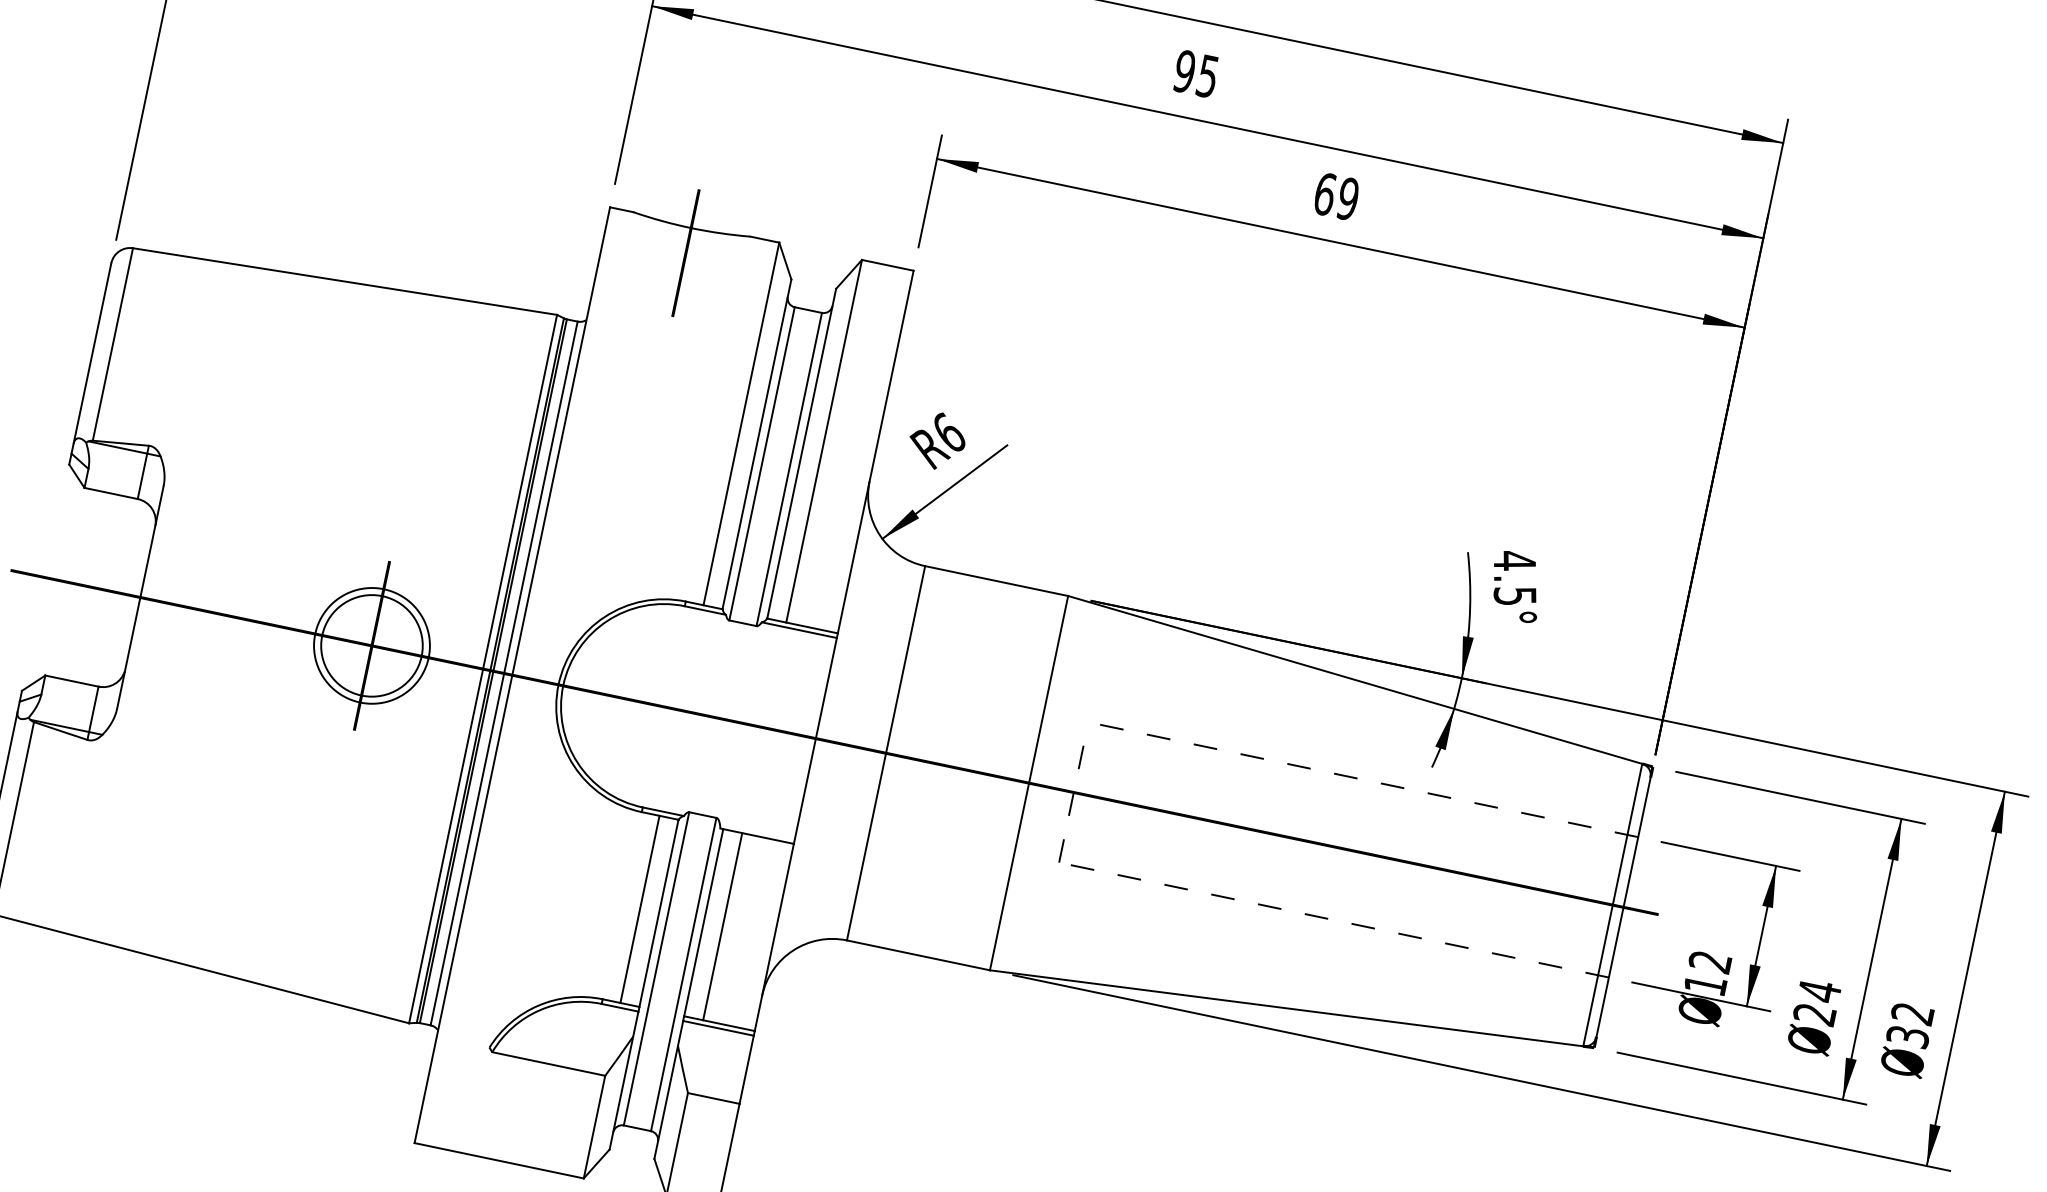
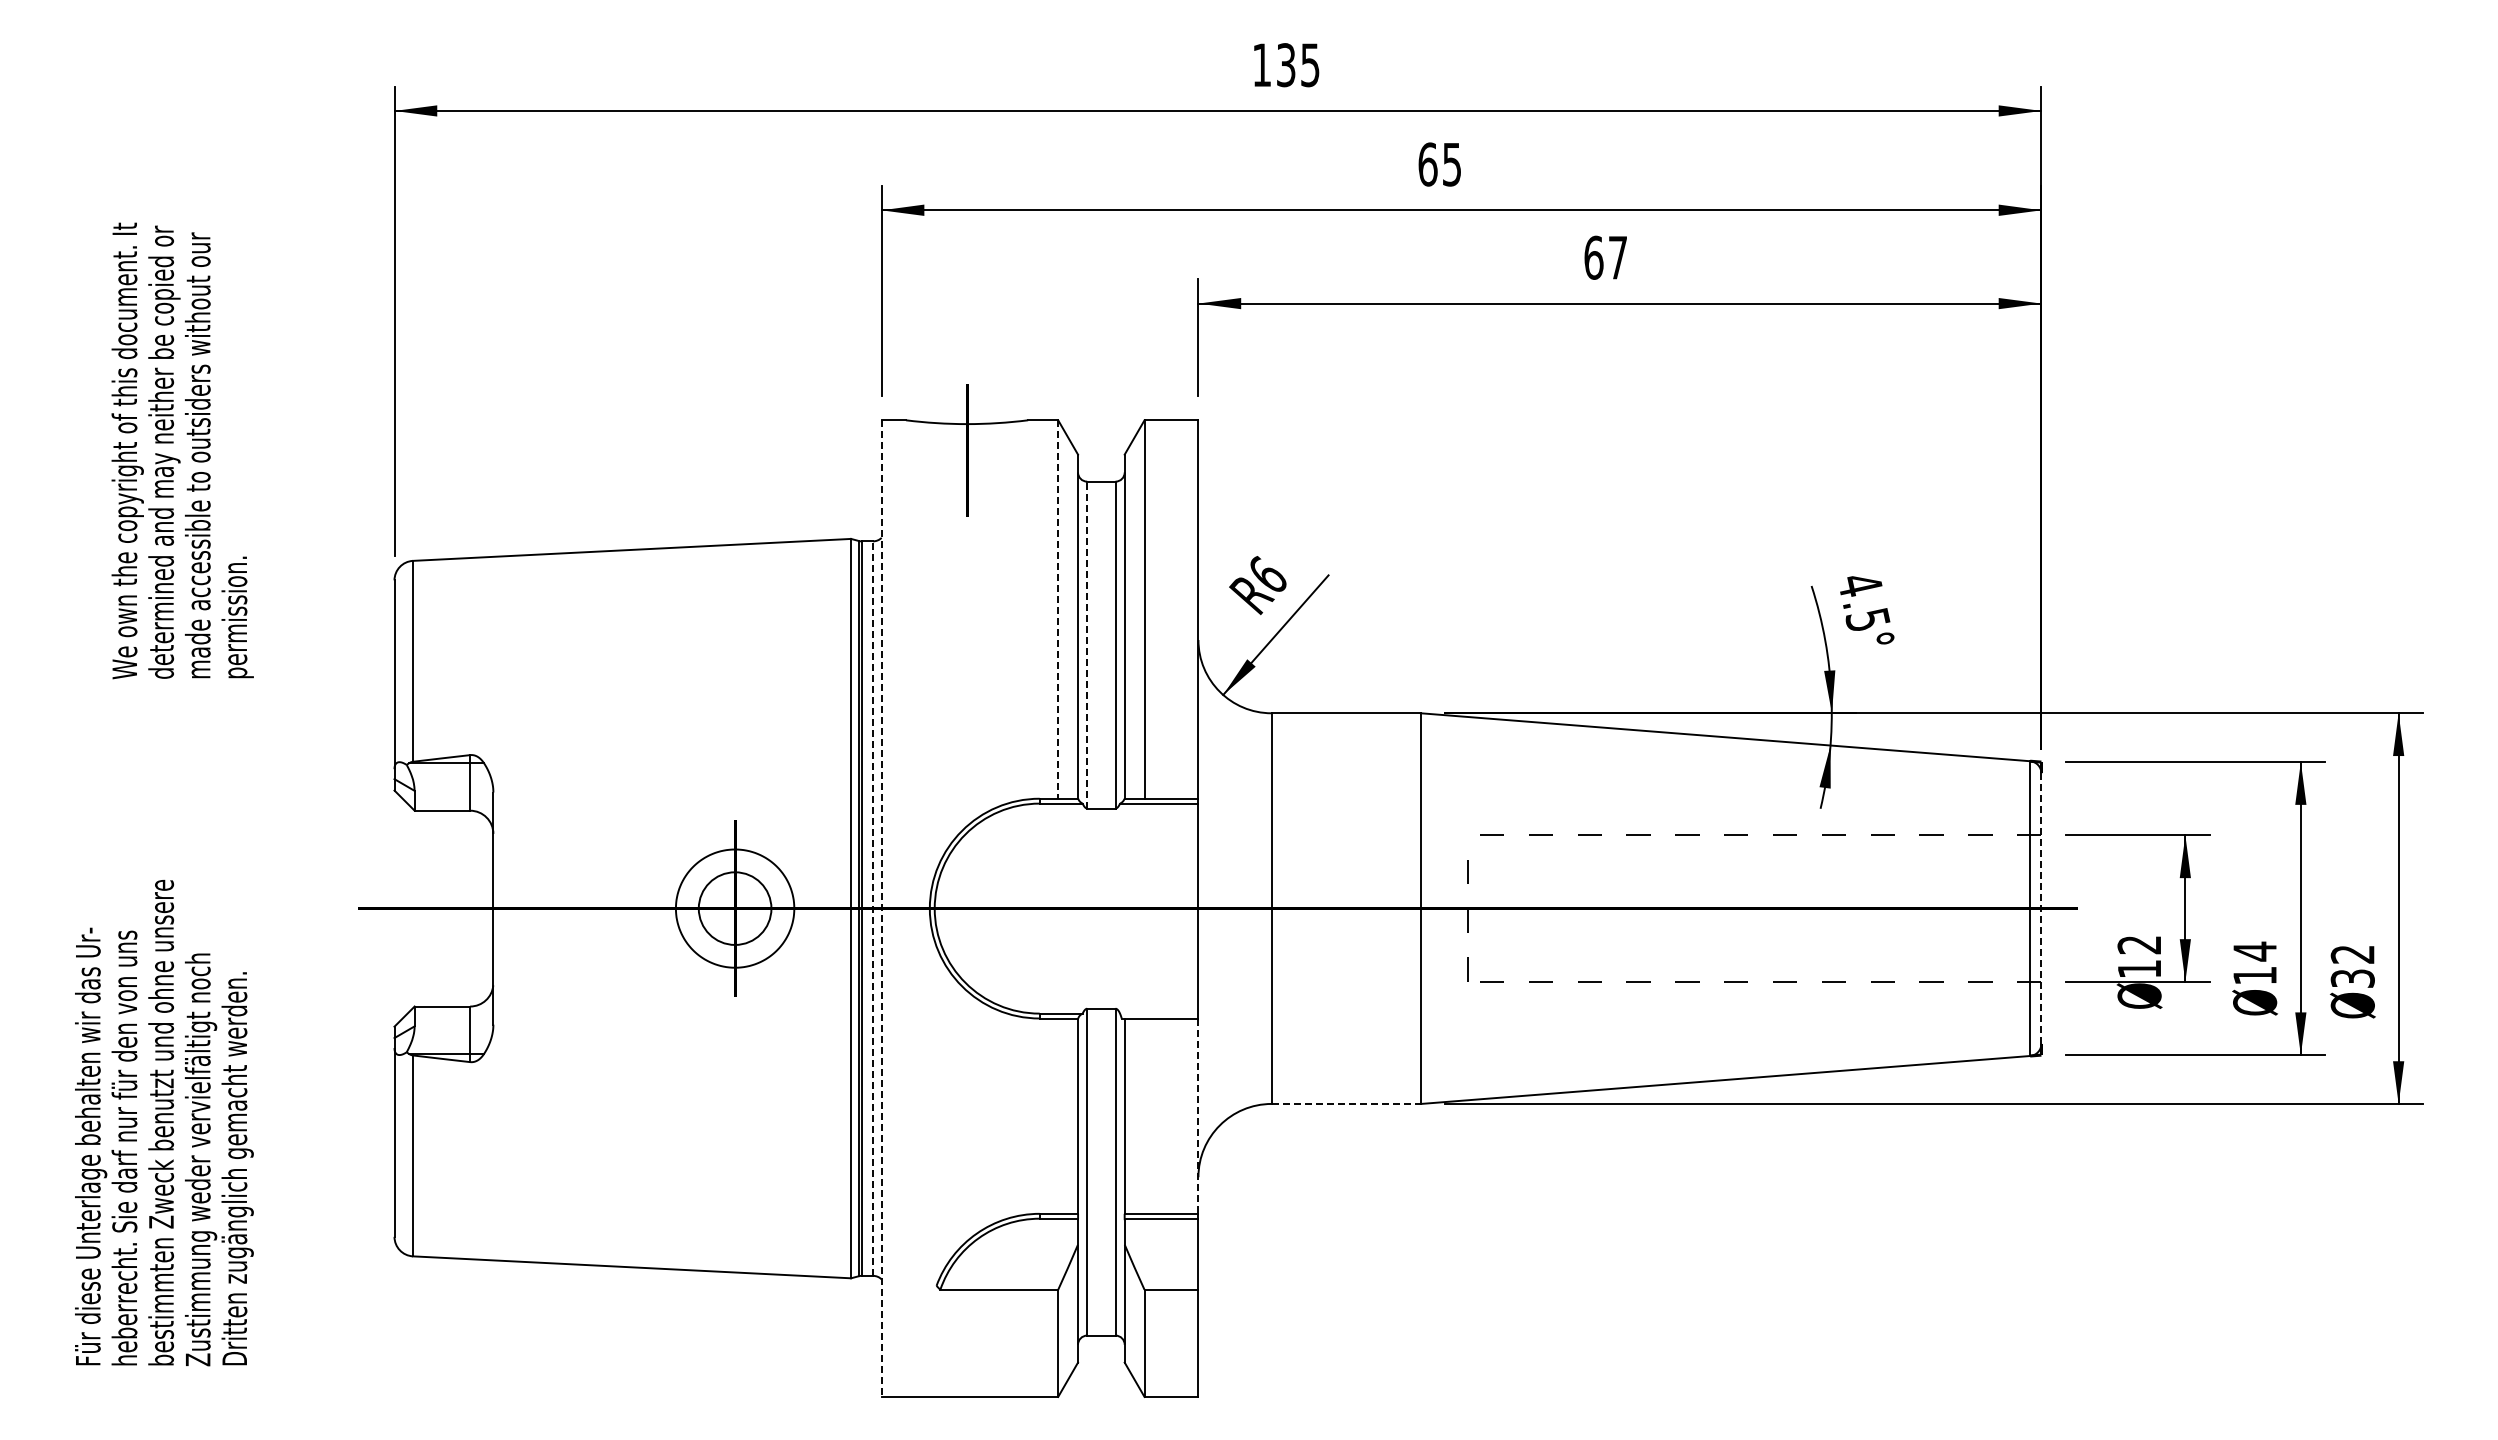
text: (1184, 71) -> (1427, 164), 95 -> 65
text: (1347, 198) -> (1617, 257), 69 -> 67
line: (741, 424) -> (1058, 610), solid -> dashed
line: (762, 463) -> (1087, 644), solid -> dashed
circle: (372, 645) -> (735, 908), size x0.7
line: (504, 673) -> (873, 908), solid -> dashed
line: (512, 676) -> (881, 909), solid -> dashed
line: (1623, 907) -> (2041, 908), solid -> dashed
line: (640, 908) -> (1058, 1115), removed
line: (722, 926) -> (1144, 1115), removed
line: (774, 937) -> (1198, 1116), solid -> dashed
line: (918, 954) -> (1346, 1103), solid -> dashed
text: (1814, 1014) -> (2254, 975), 24 -> 14

